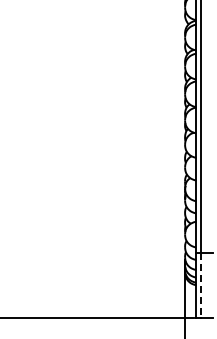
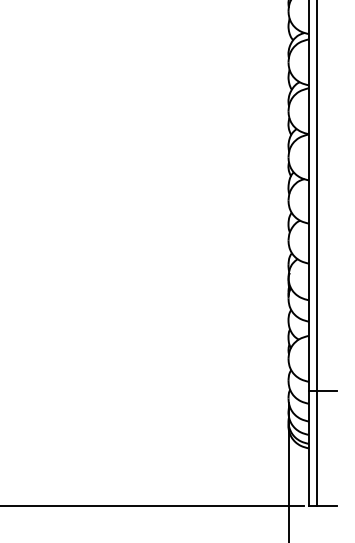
line: (201, 285) -> (317, 448), dashed -> solid

